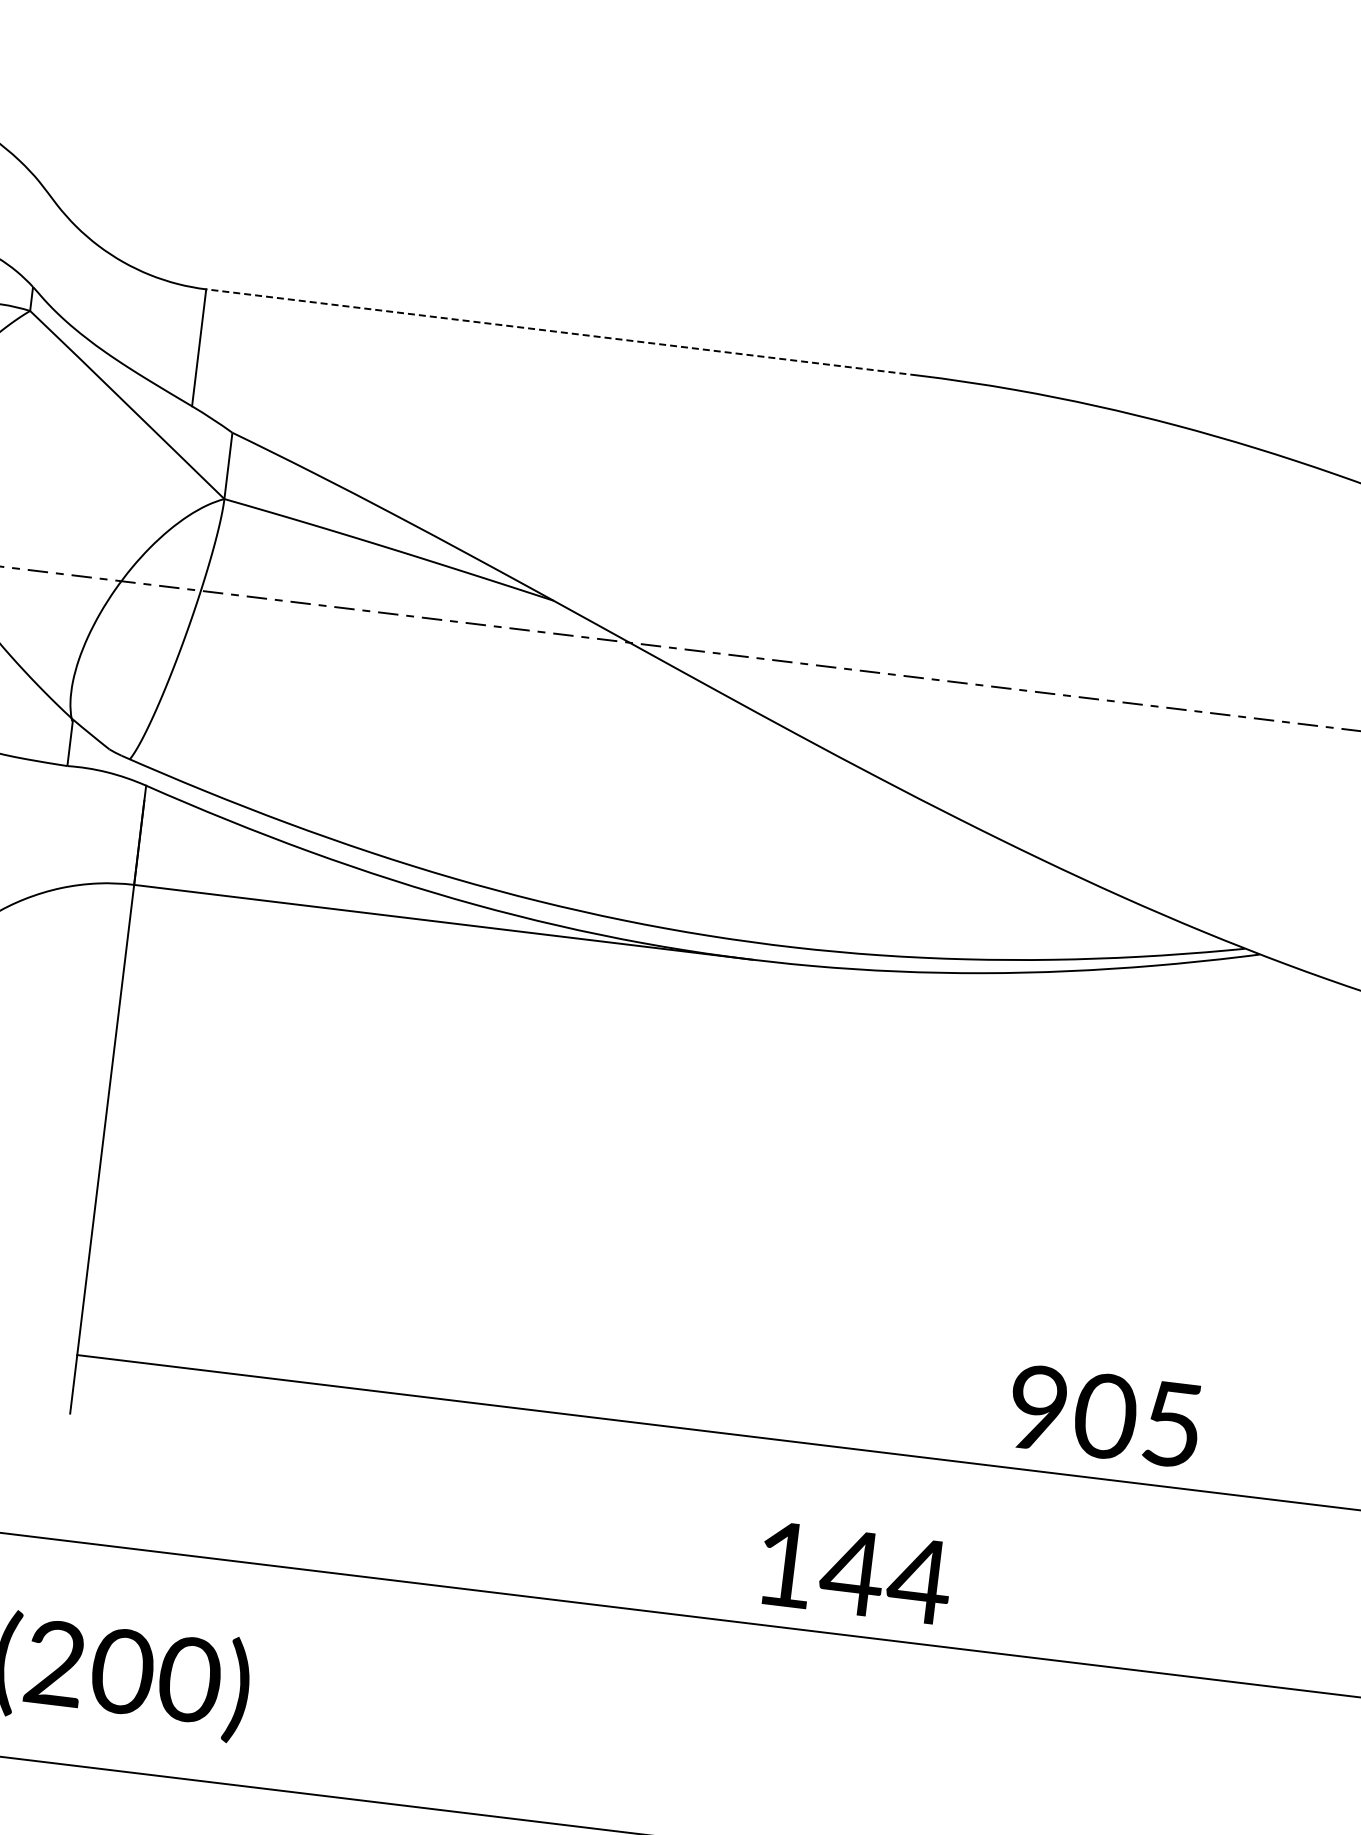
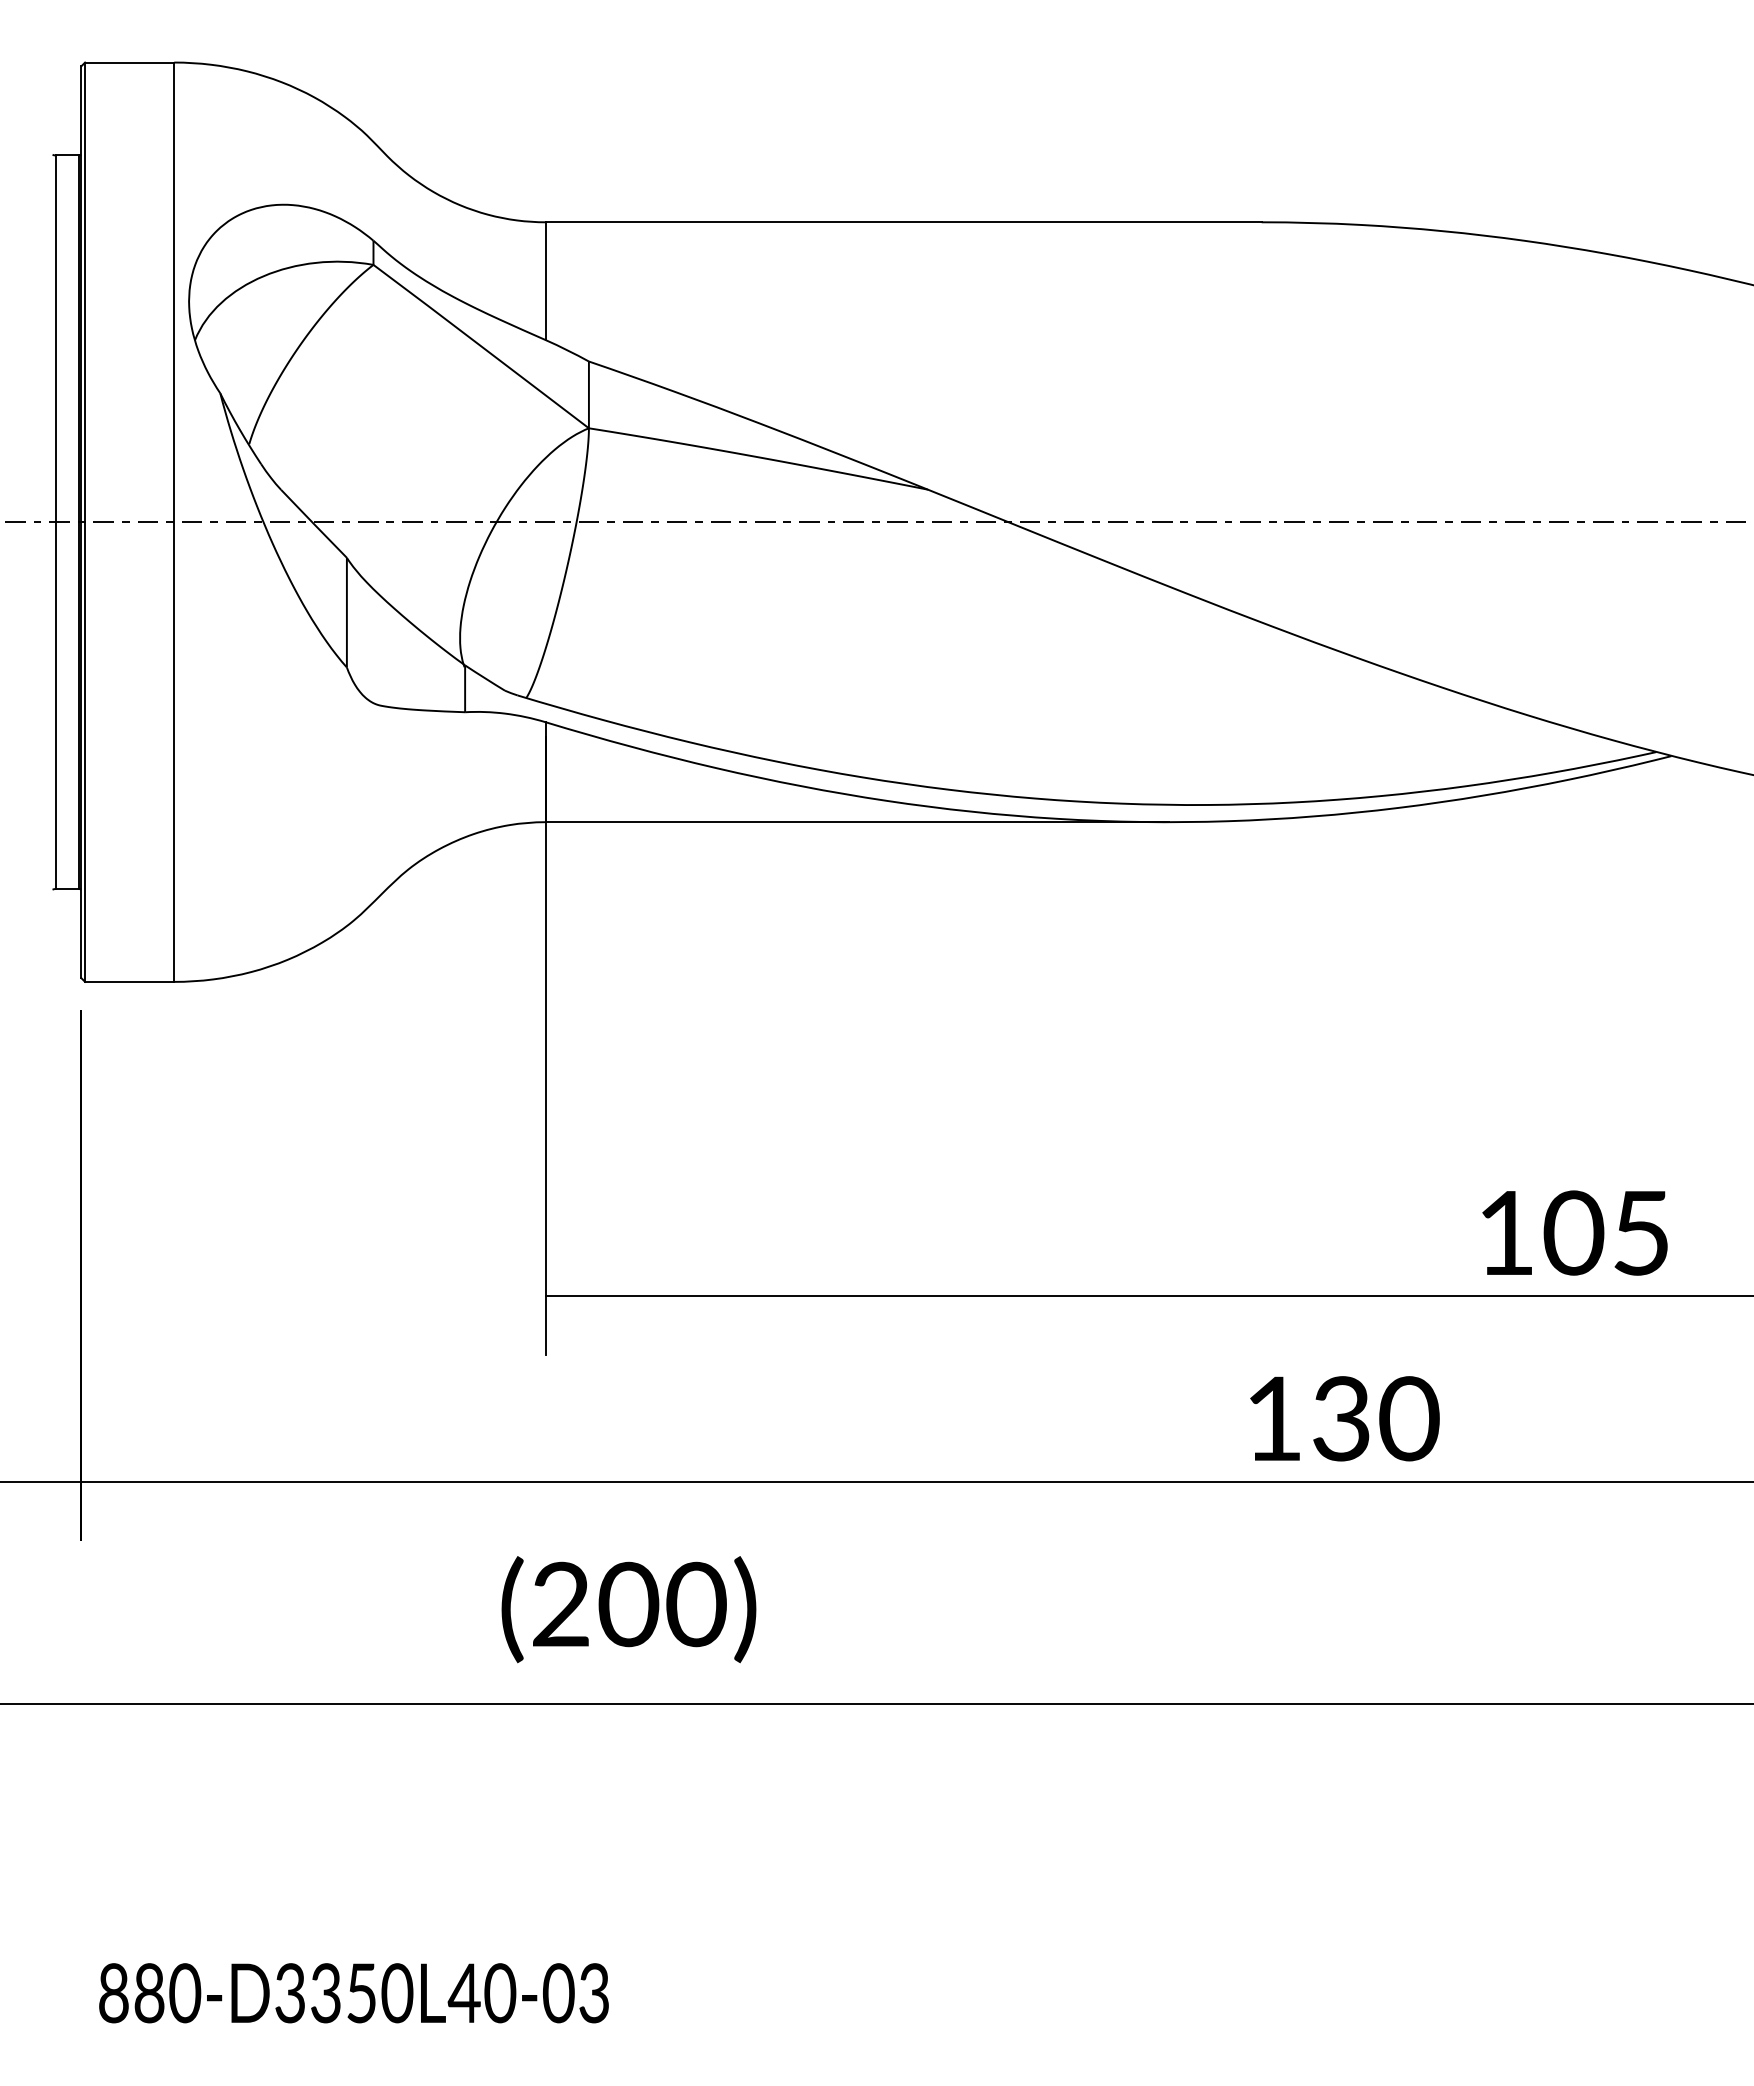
line: (561, 332) -> (903, 222), dashed -> solid
text: (1037, 1407) -> (1505, 1232), 905 -> 105
text: (885, 1576) -> (1374, 1418), 144 -> 130

